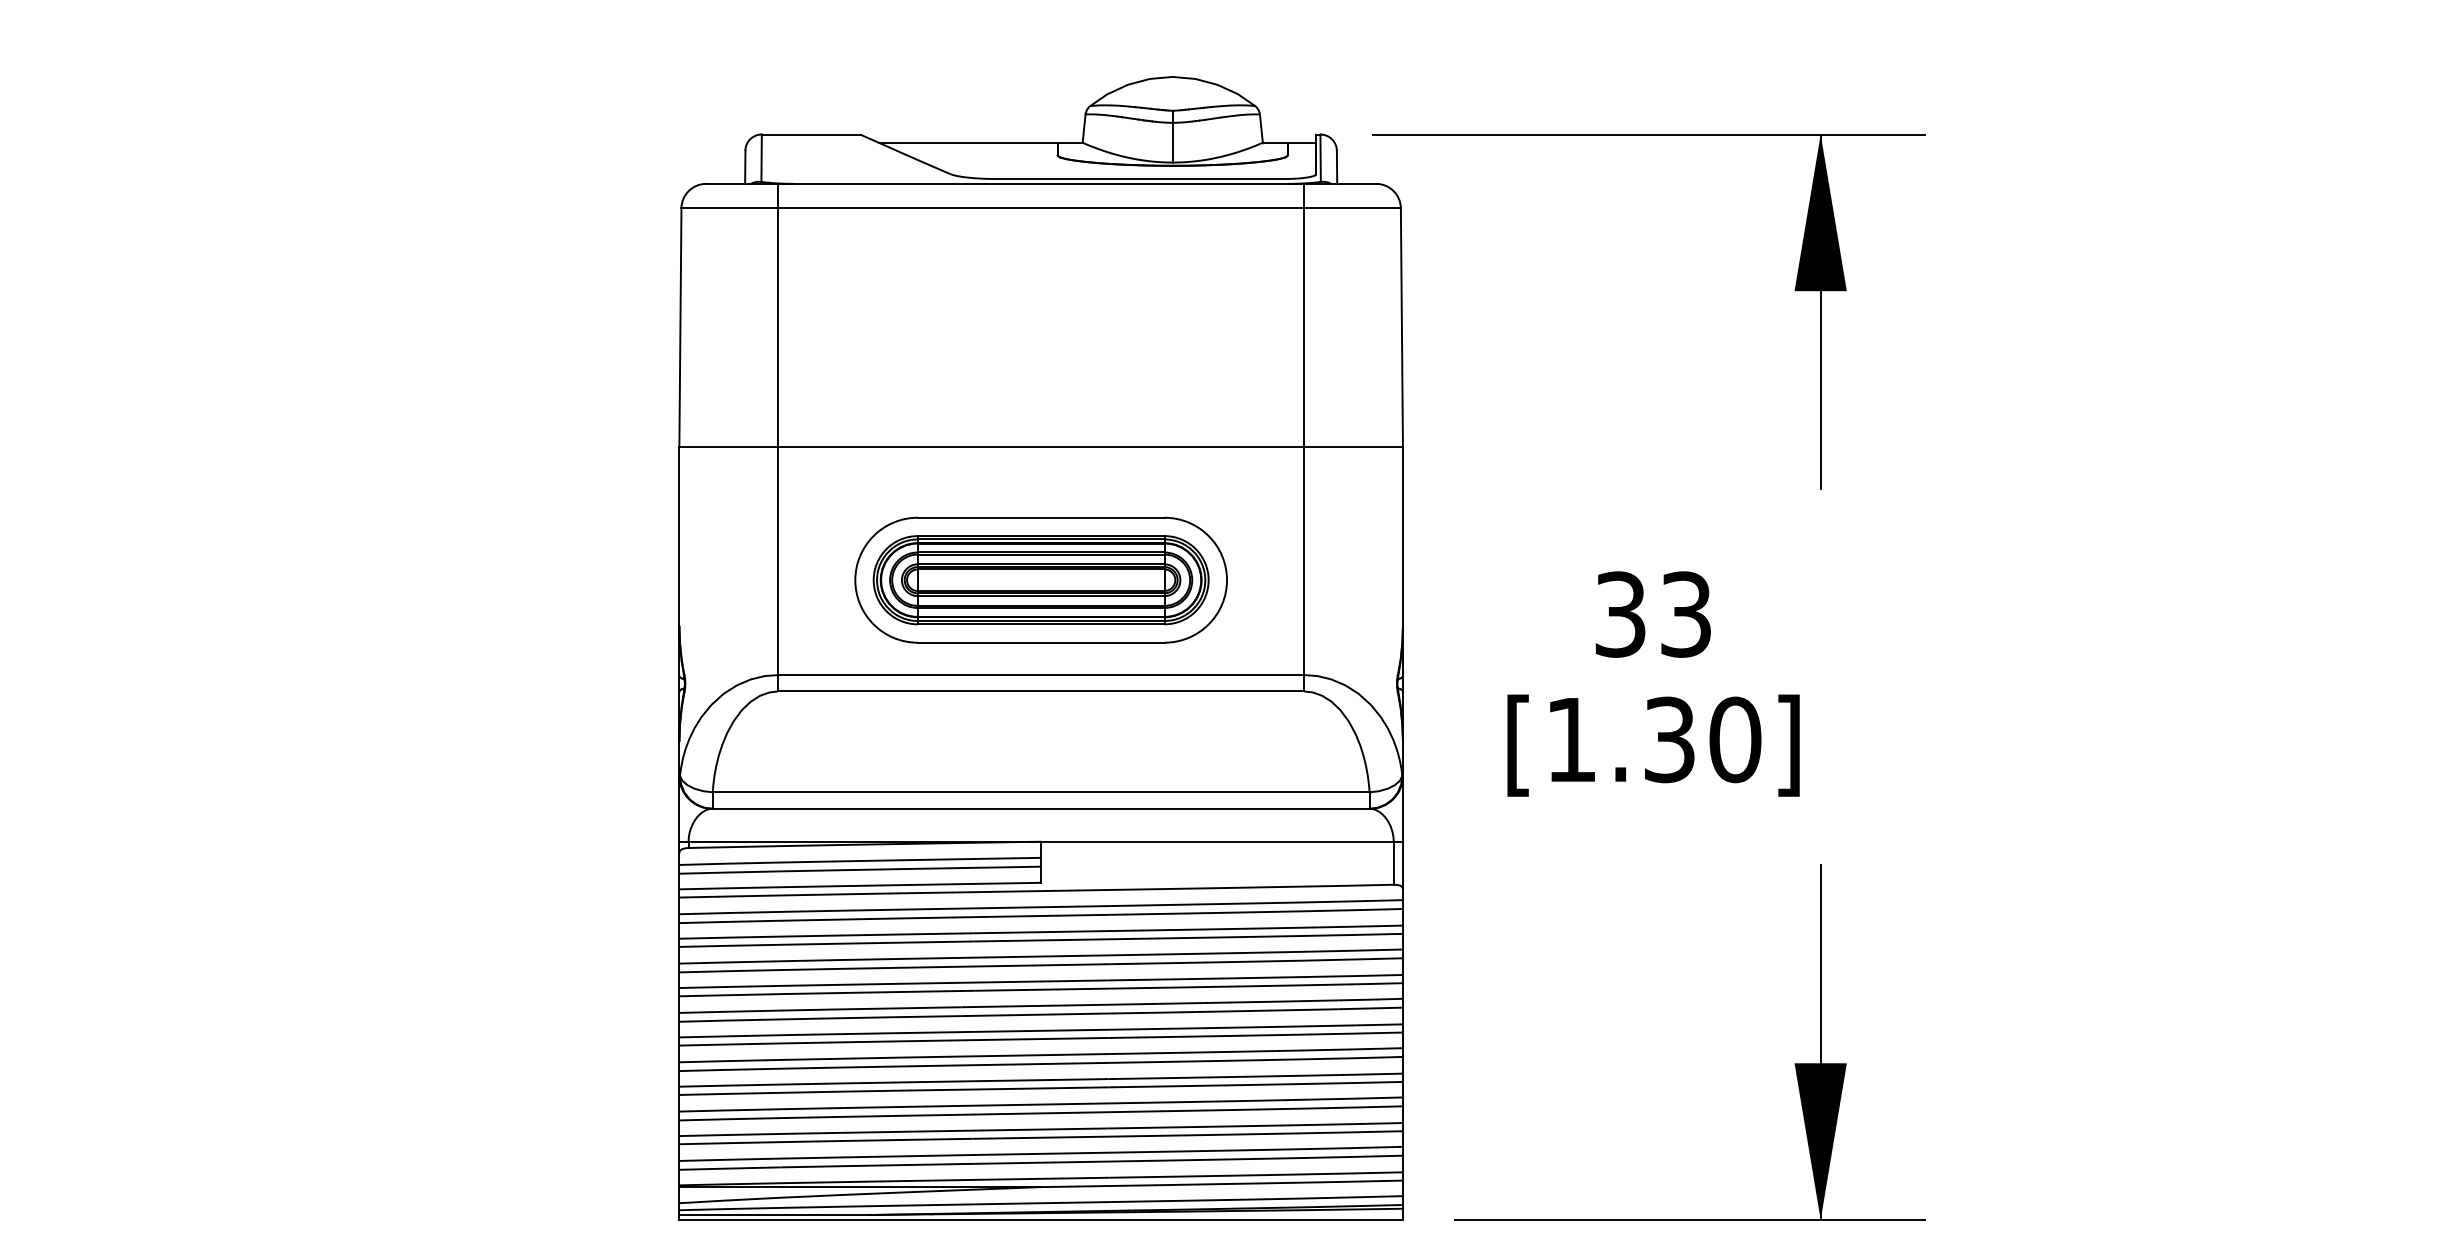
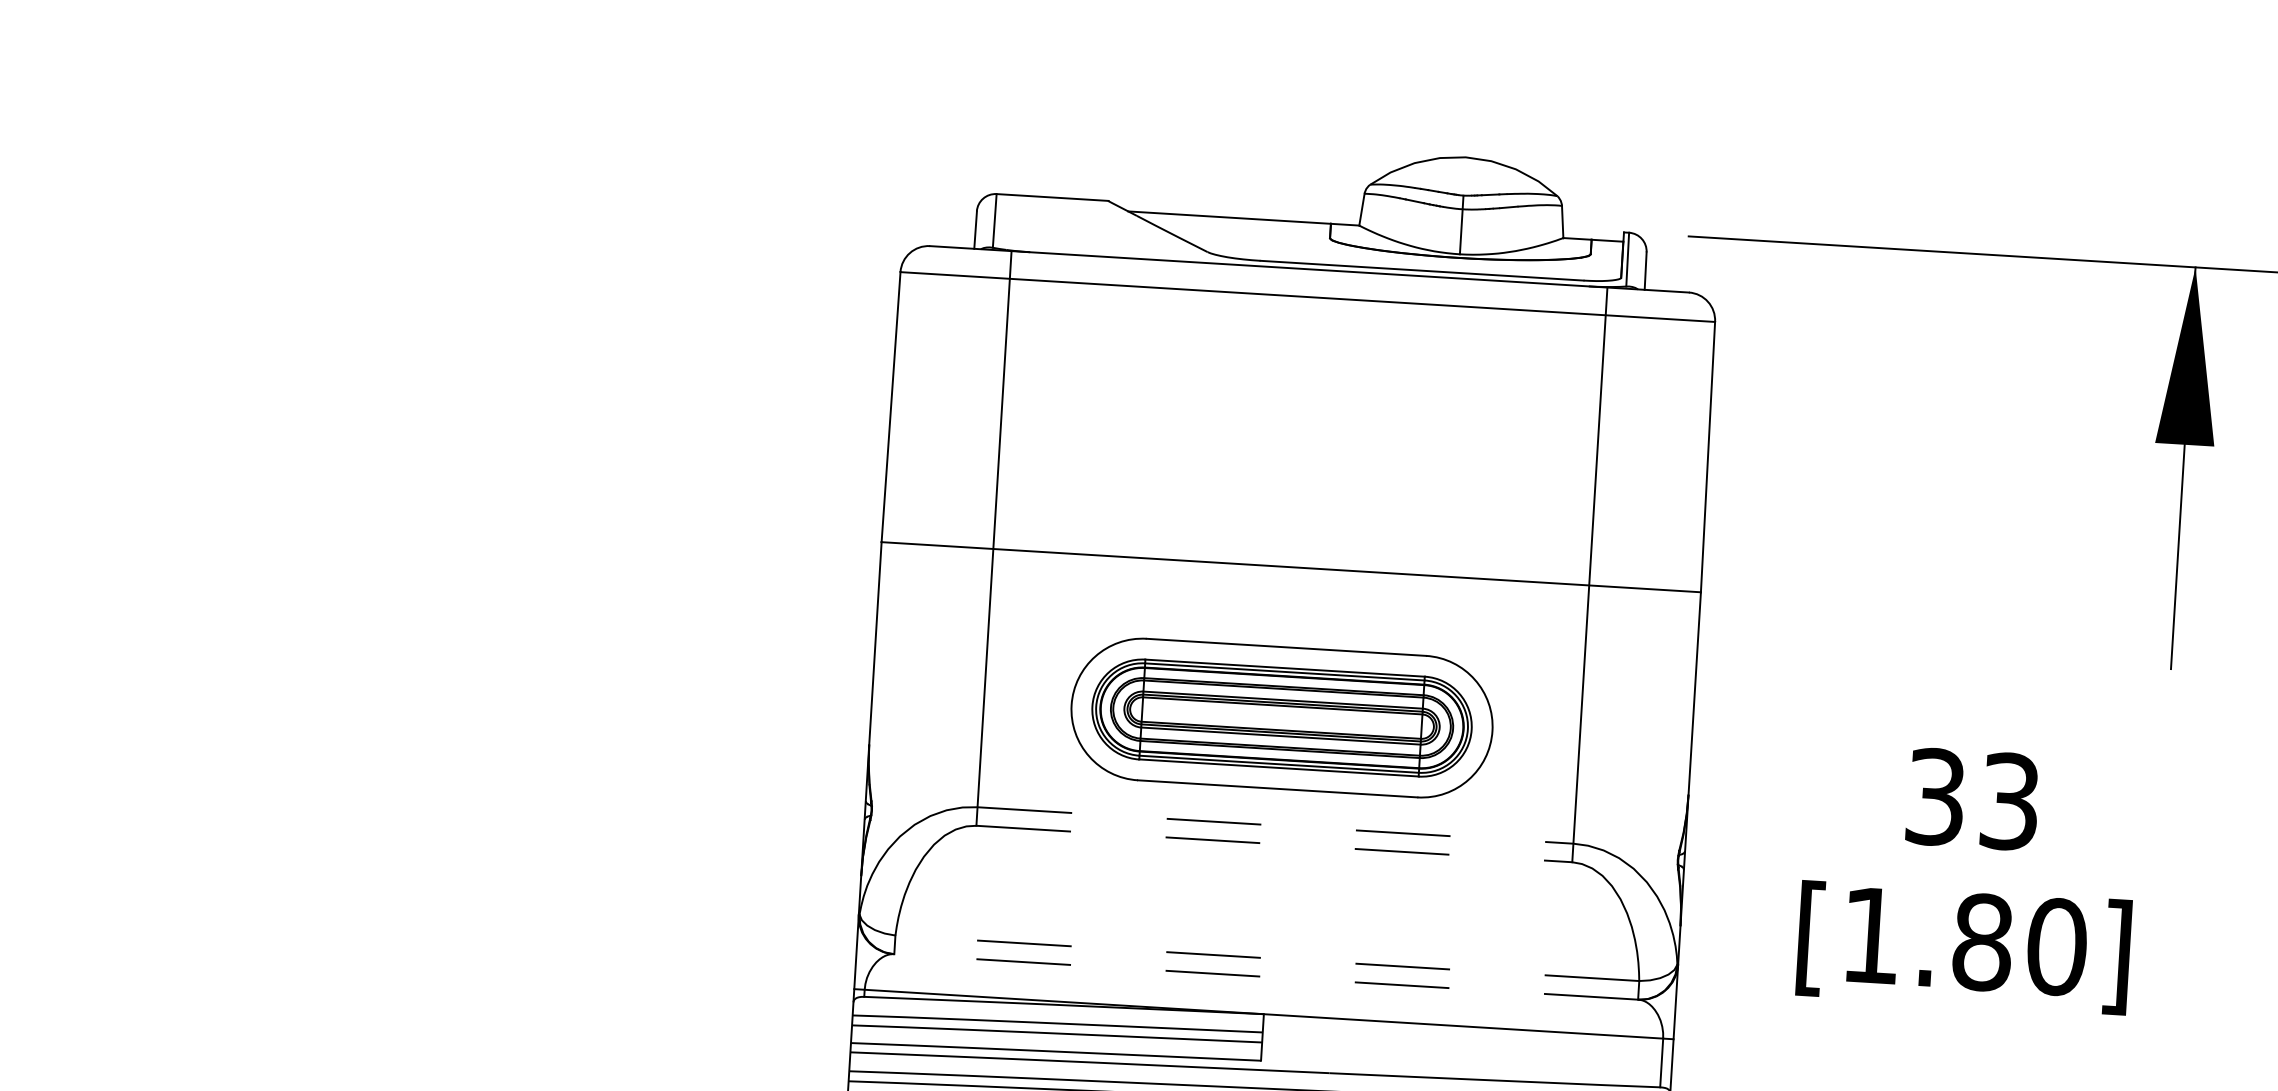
line: (1041, 675) -> (1275, 825), solid -> dashed
line: (1041, 691) -> (1274, 844), solid -> dashed
text: (1669, 739) -> (1982, 941), [1.30] -> [1.80]
line: (1040, 792) -> (1266, 958), solid -> dashed
line: (1041, 808) -> (1266, 976), solid -> dashed

